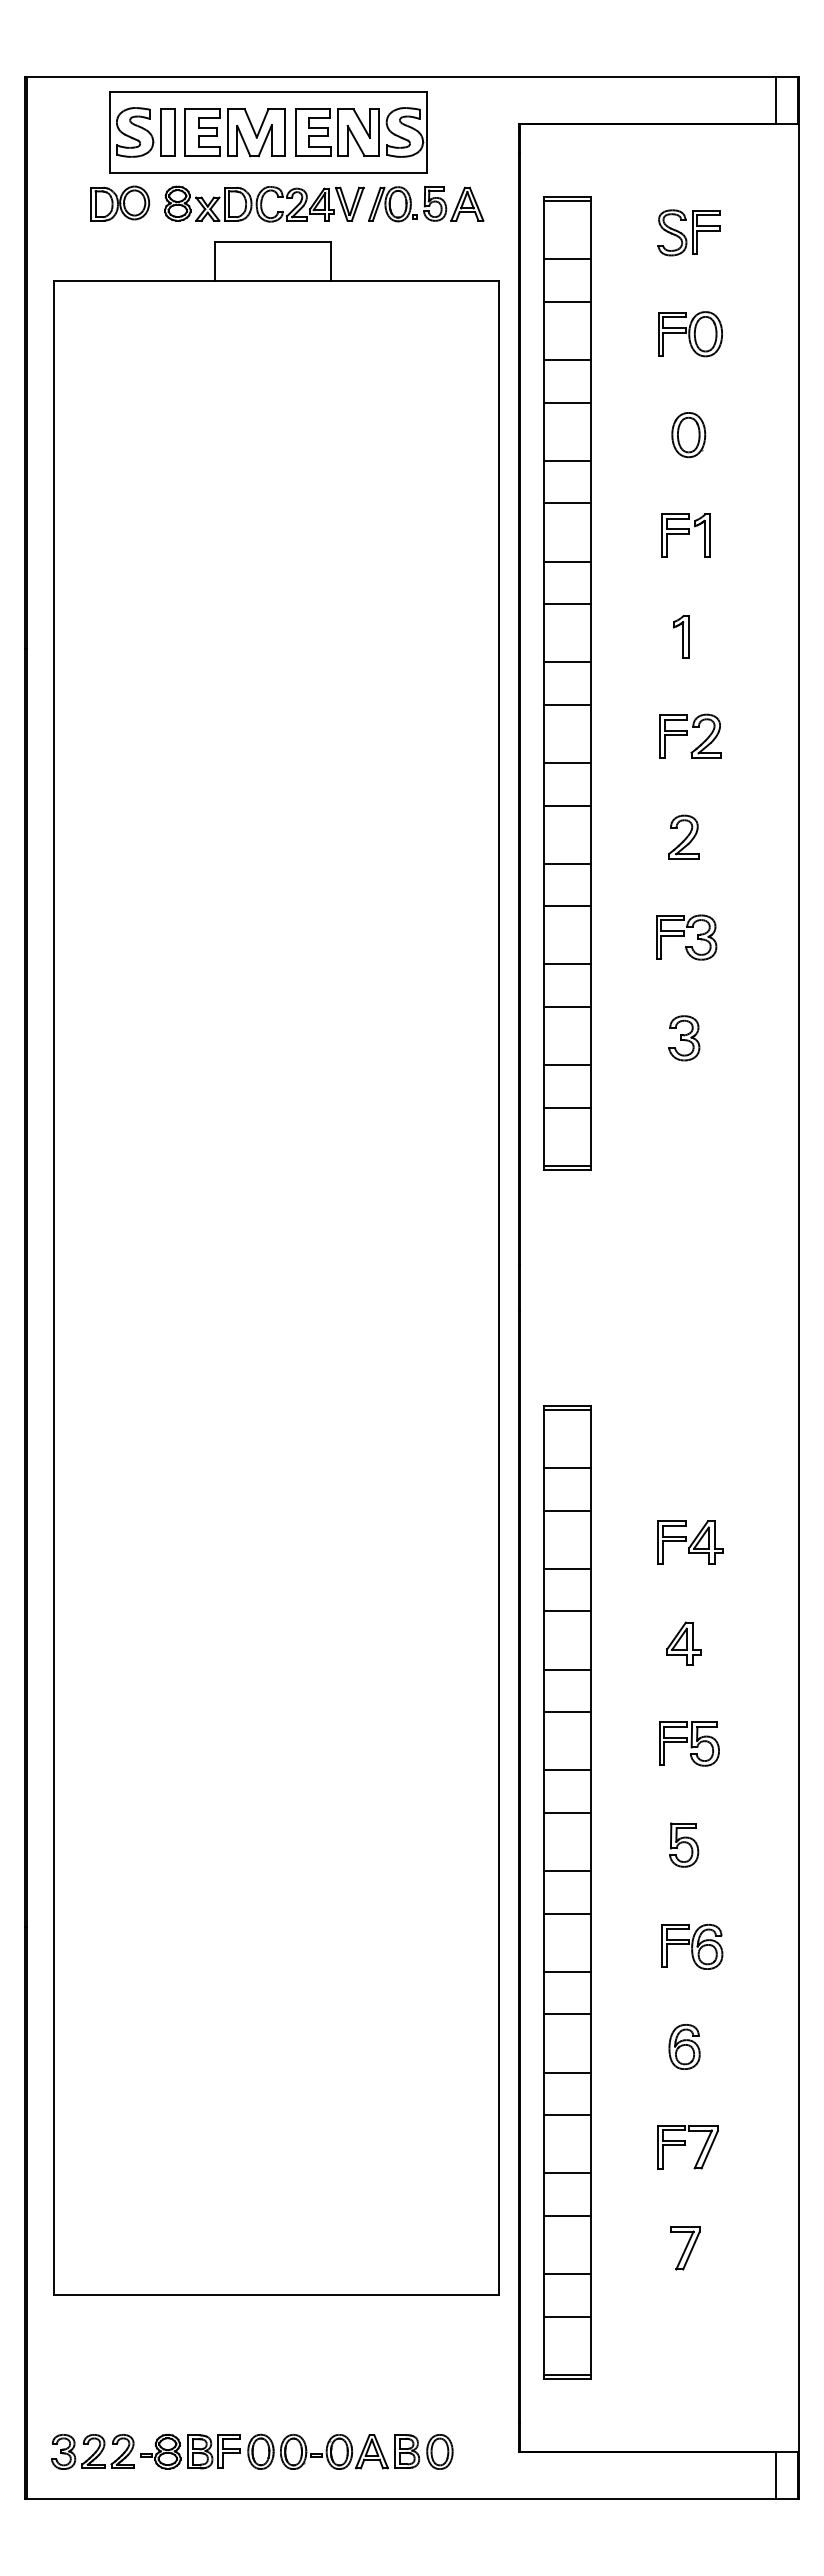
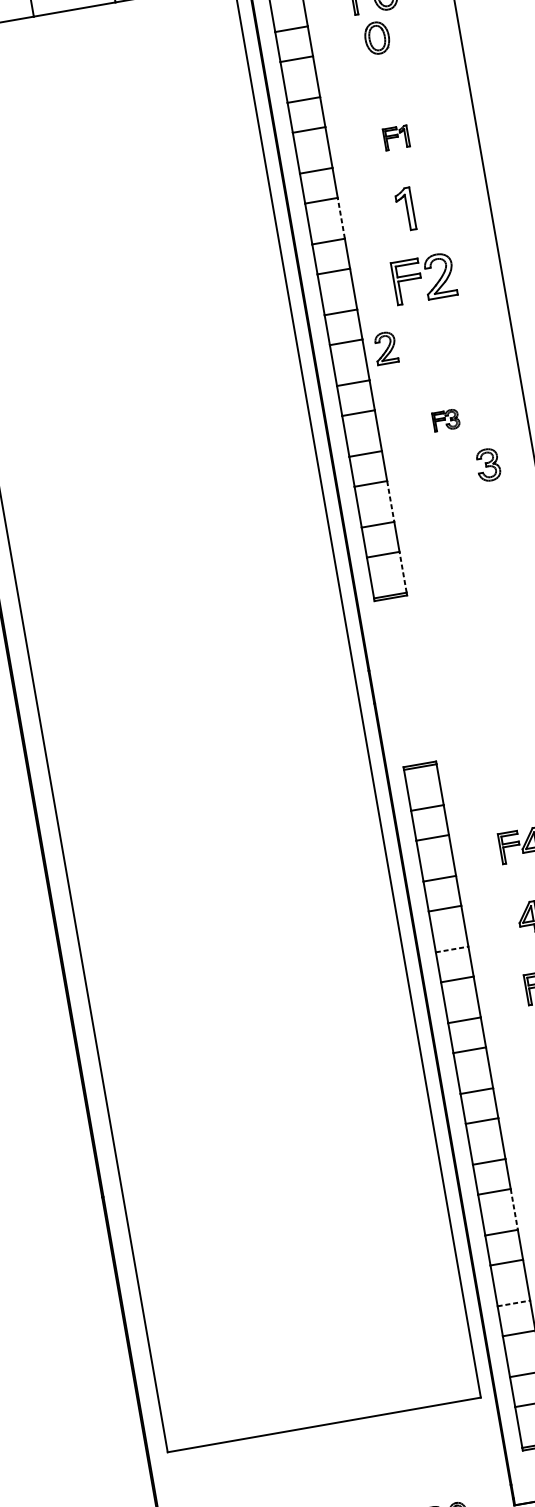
part: (688, 435) -> (377, 38), moved
part: (685, 535) -> (395, 138), size x0.7
line: (590, 632) -> (341, 217), solid -> dashed
part: (681, 636) -> (405, 209), size x1.4
part: (690, 735) -> (423, 277), size x1.4
part: (683, 836) -> (385, 347), moved
part: (686, 937) -> (445, 420), size x0.6
line: (590, 1036) -> (390, 501), solid -> dashed
part: (684, 1038) -> (488, 465), moved
line: (590, 1136) -> (402, 572), solid -> dashed
line: (568, 1669) -> (452, 949), solid -> dashed
line: (590, 2043) -> (514, 1209), solid -> dashed
line: (568, 2173) -> (514, 1303), solid -> dashed

